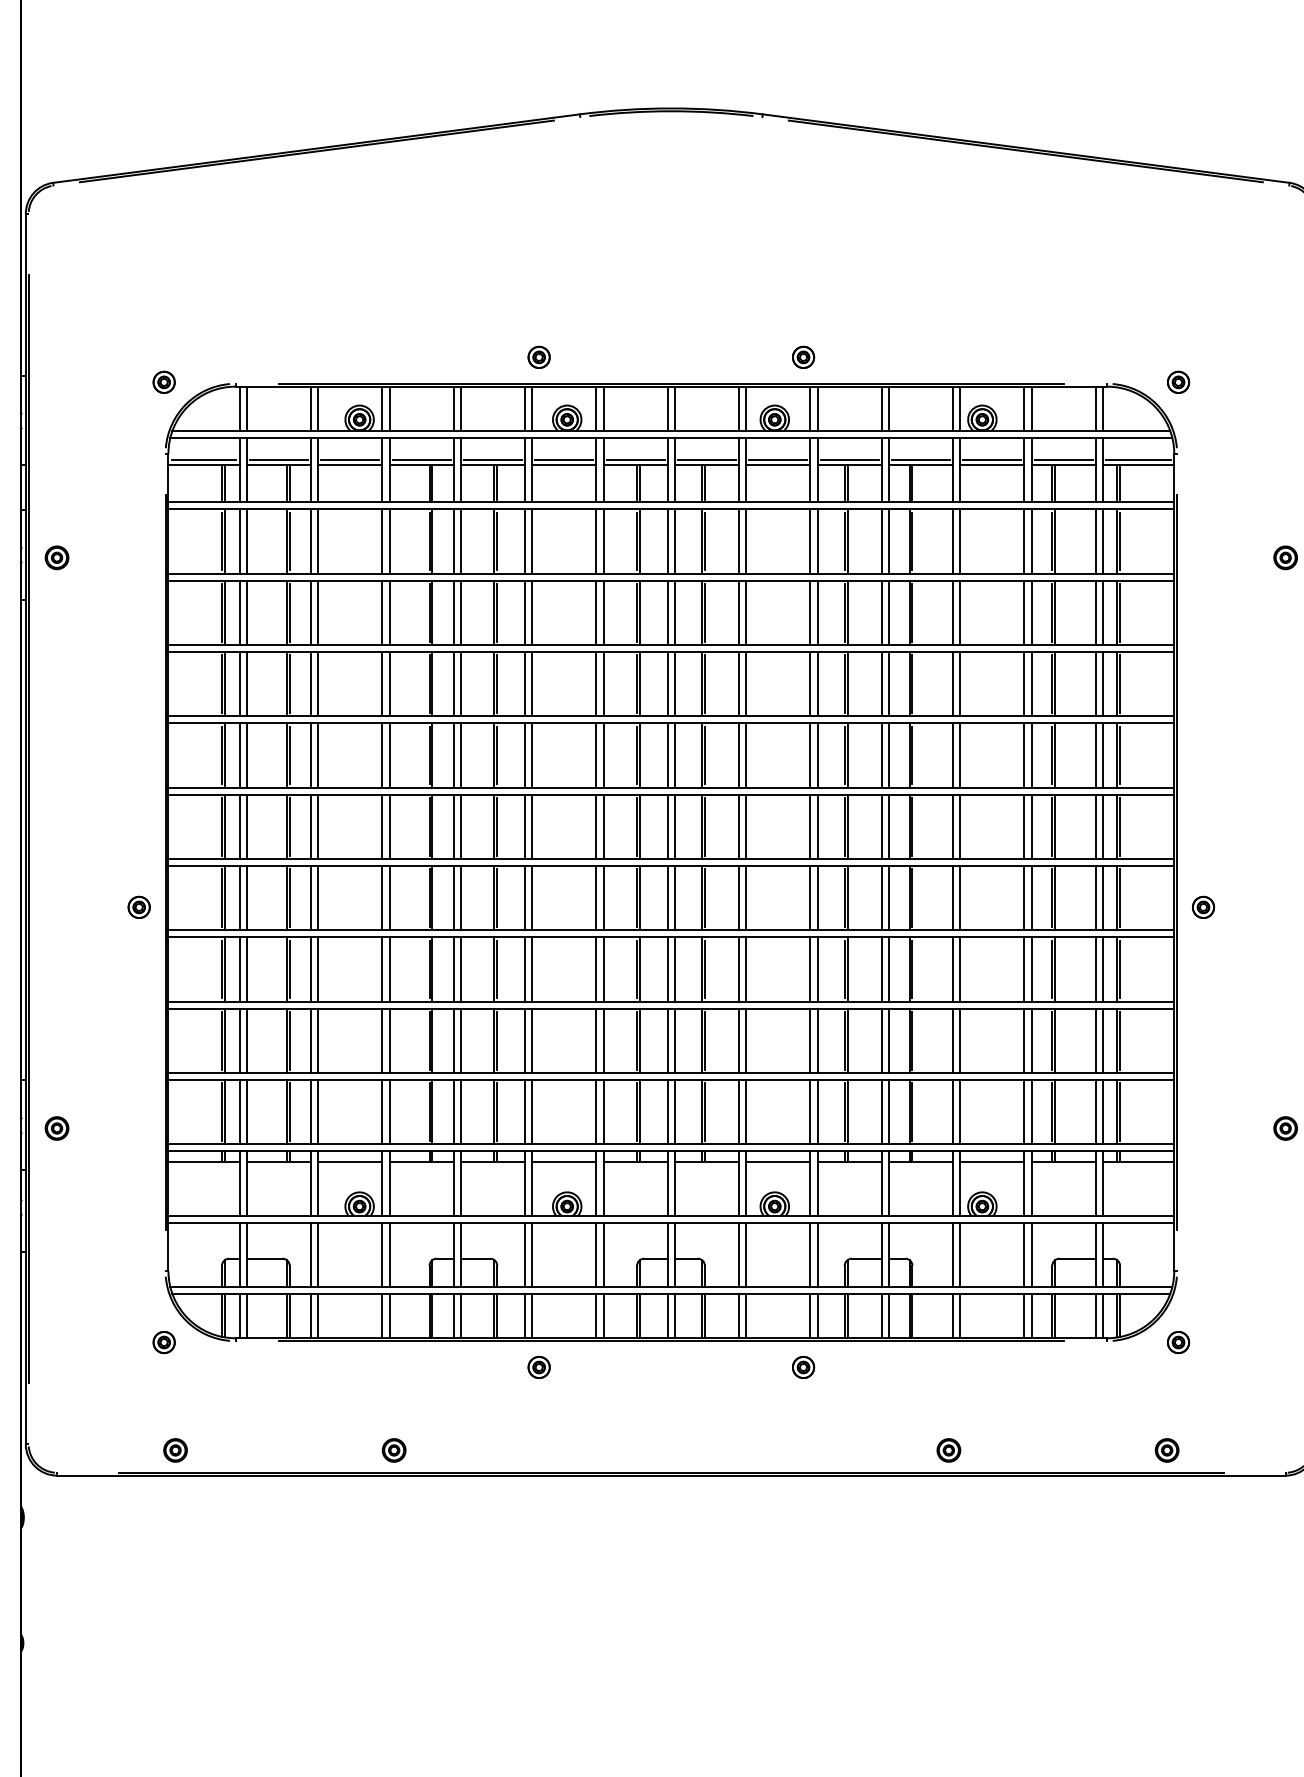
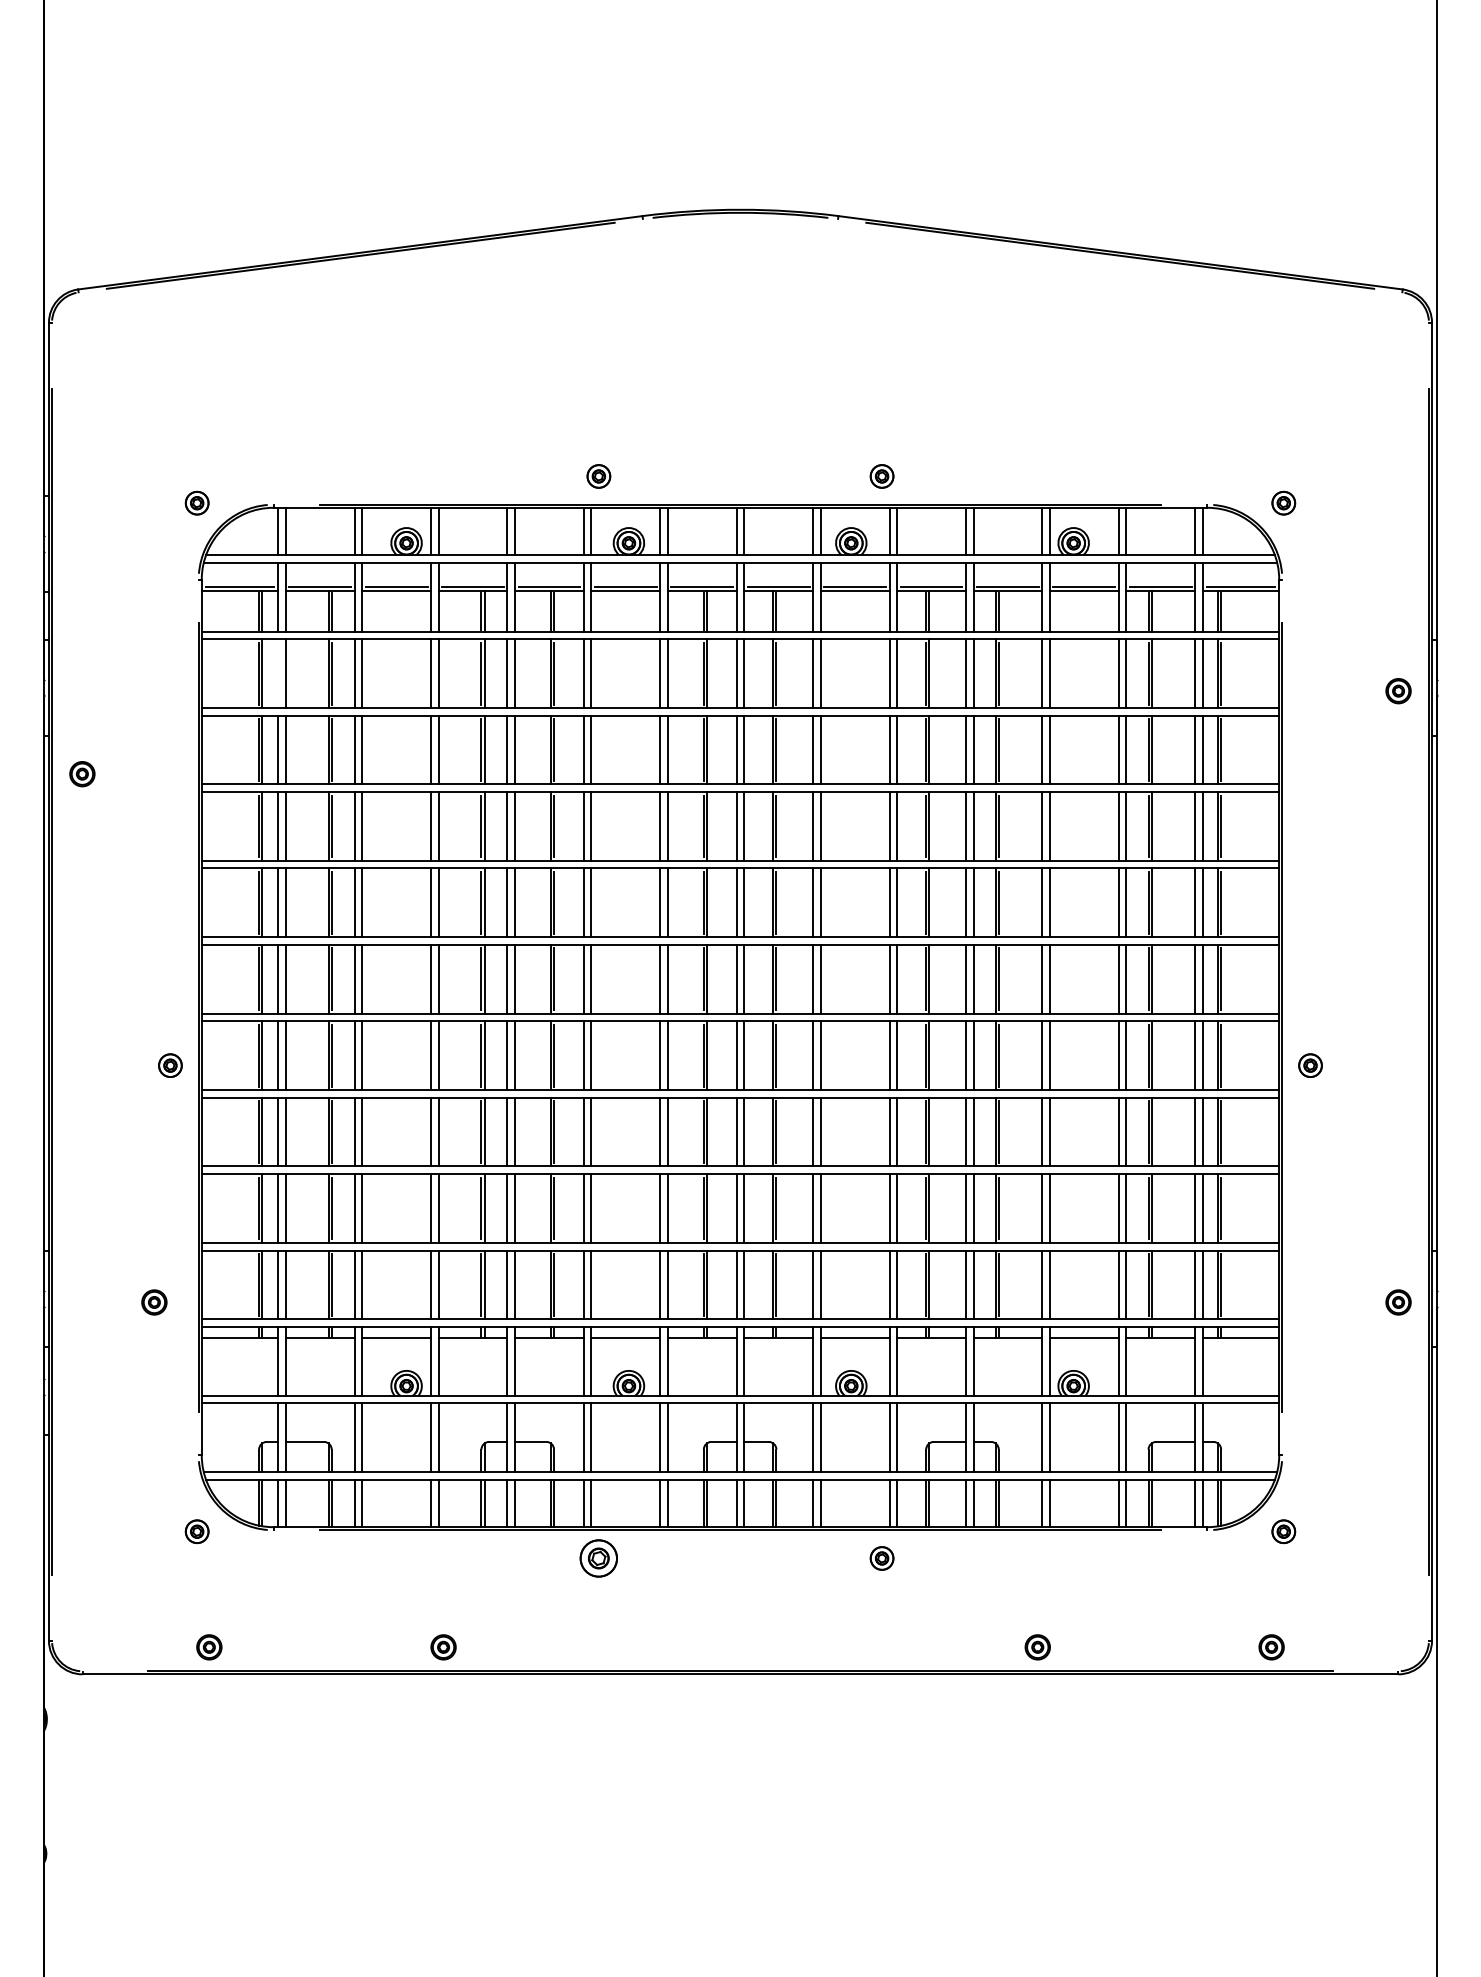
line: (240, 541) -> (278, 673), removed
part: (57, 558) -> (82, 774), moved
part: (57, 1128) -> (154, 1302), moved
part: (538, 1367) -> (598, 1558), size x1.6

